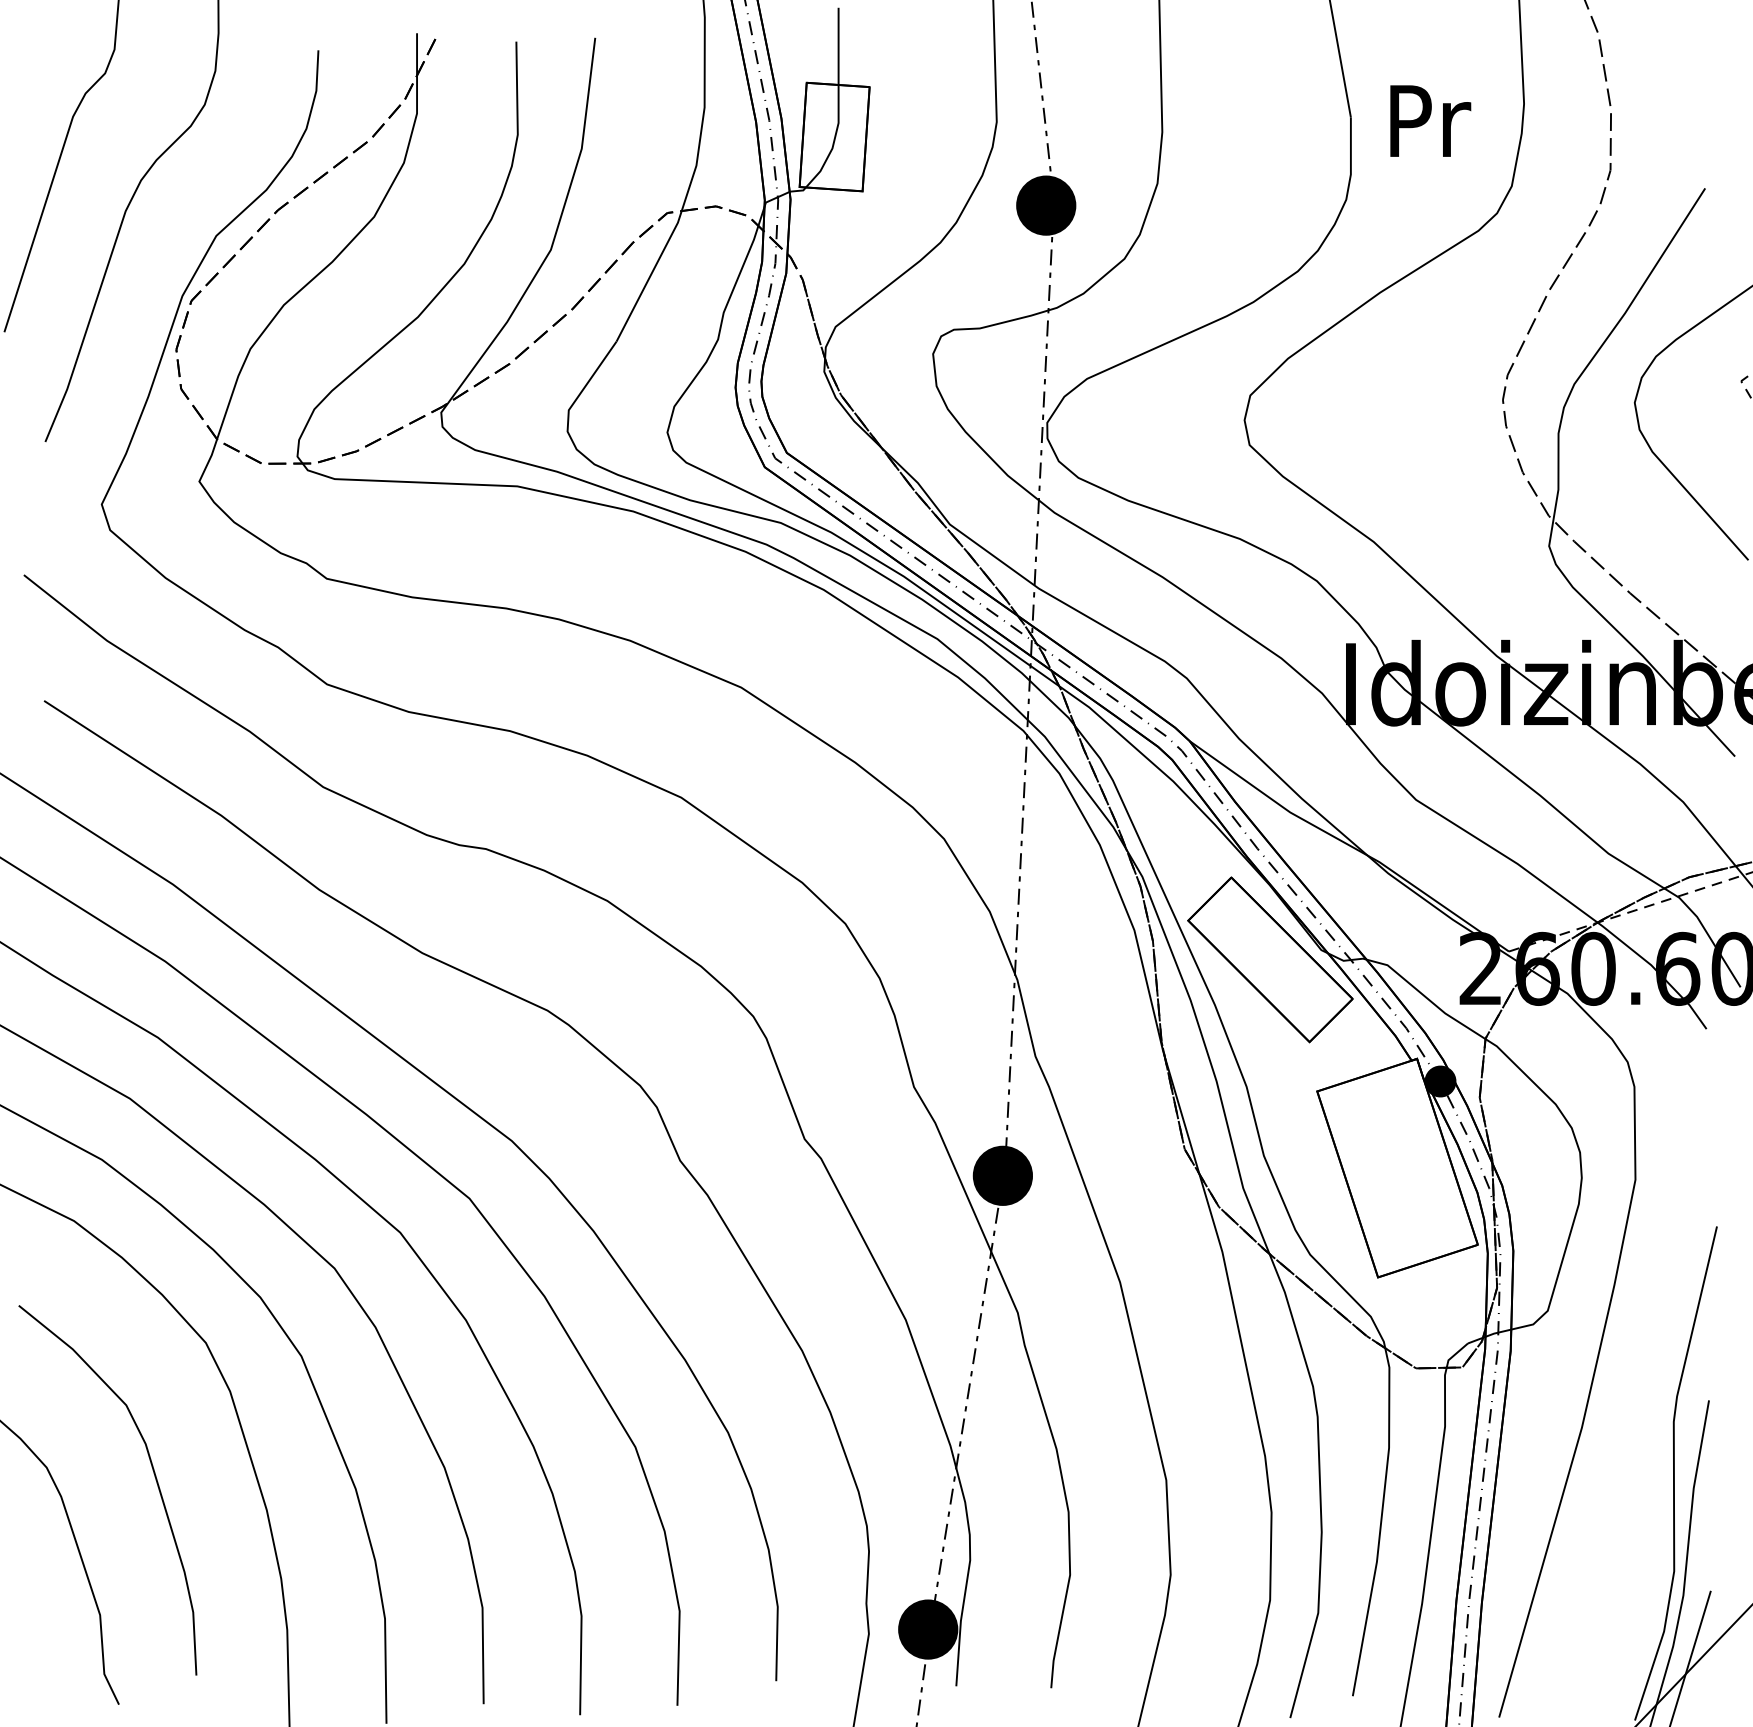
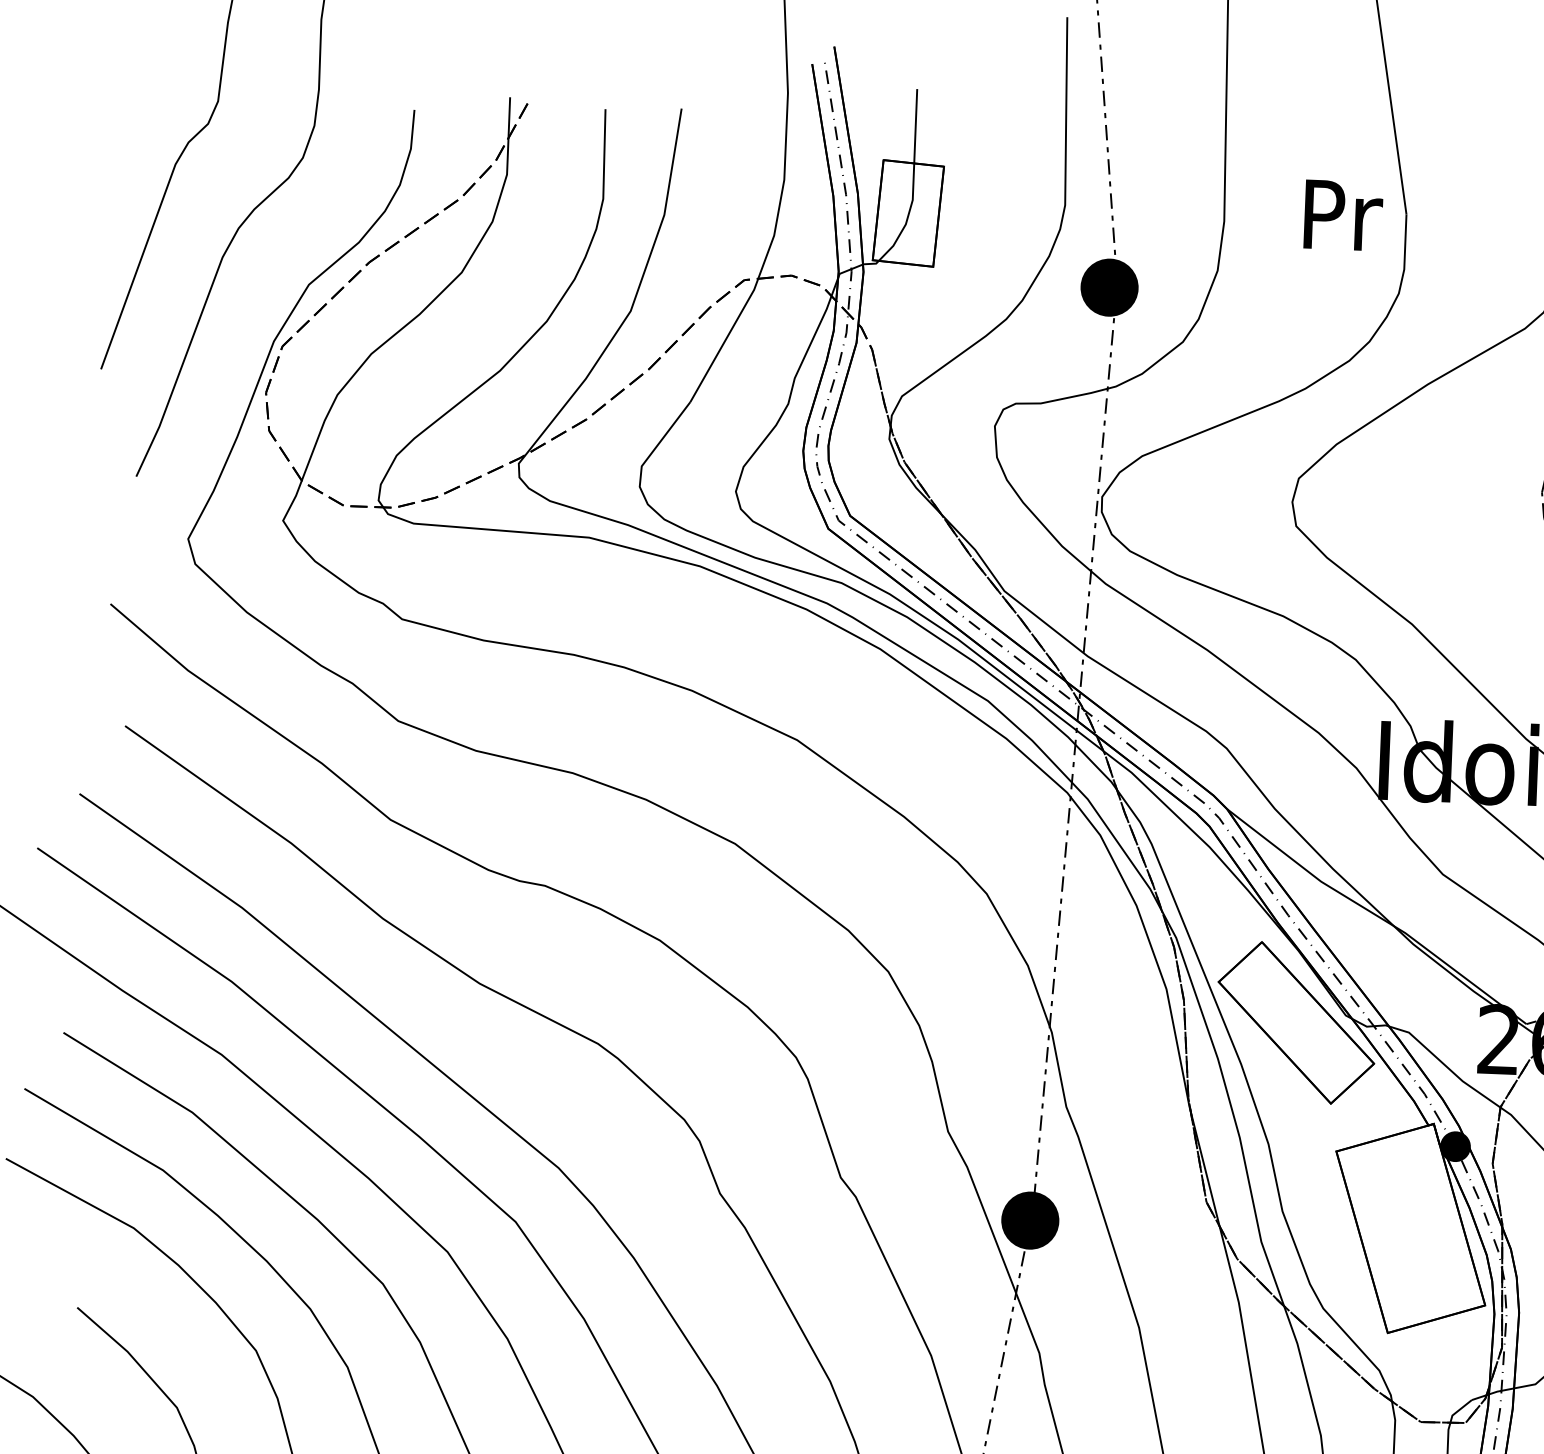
text: (1430, 120) -> (1343, 214), moved

